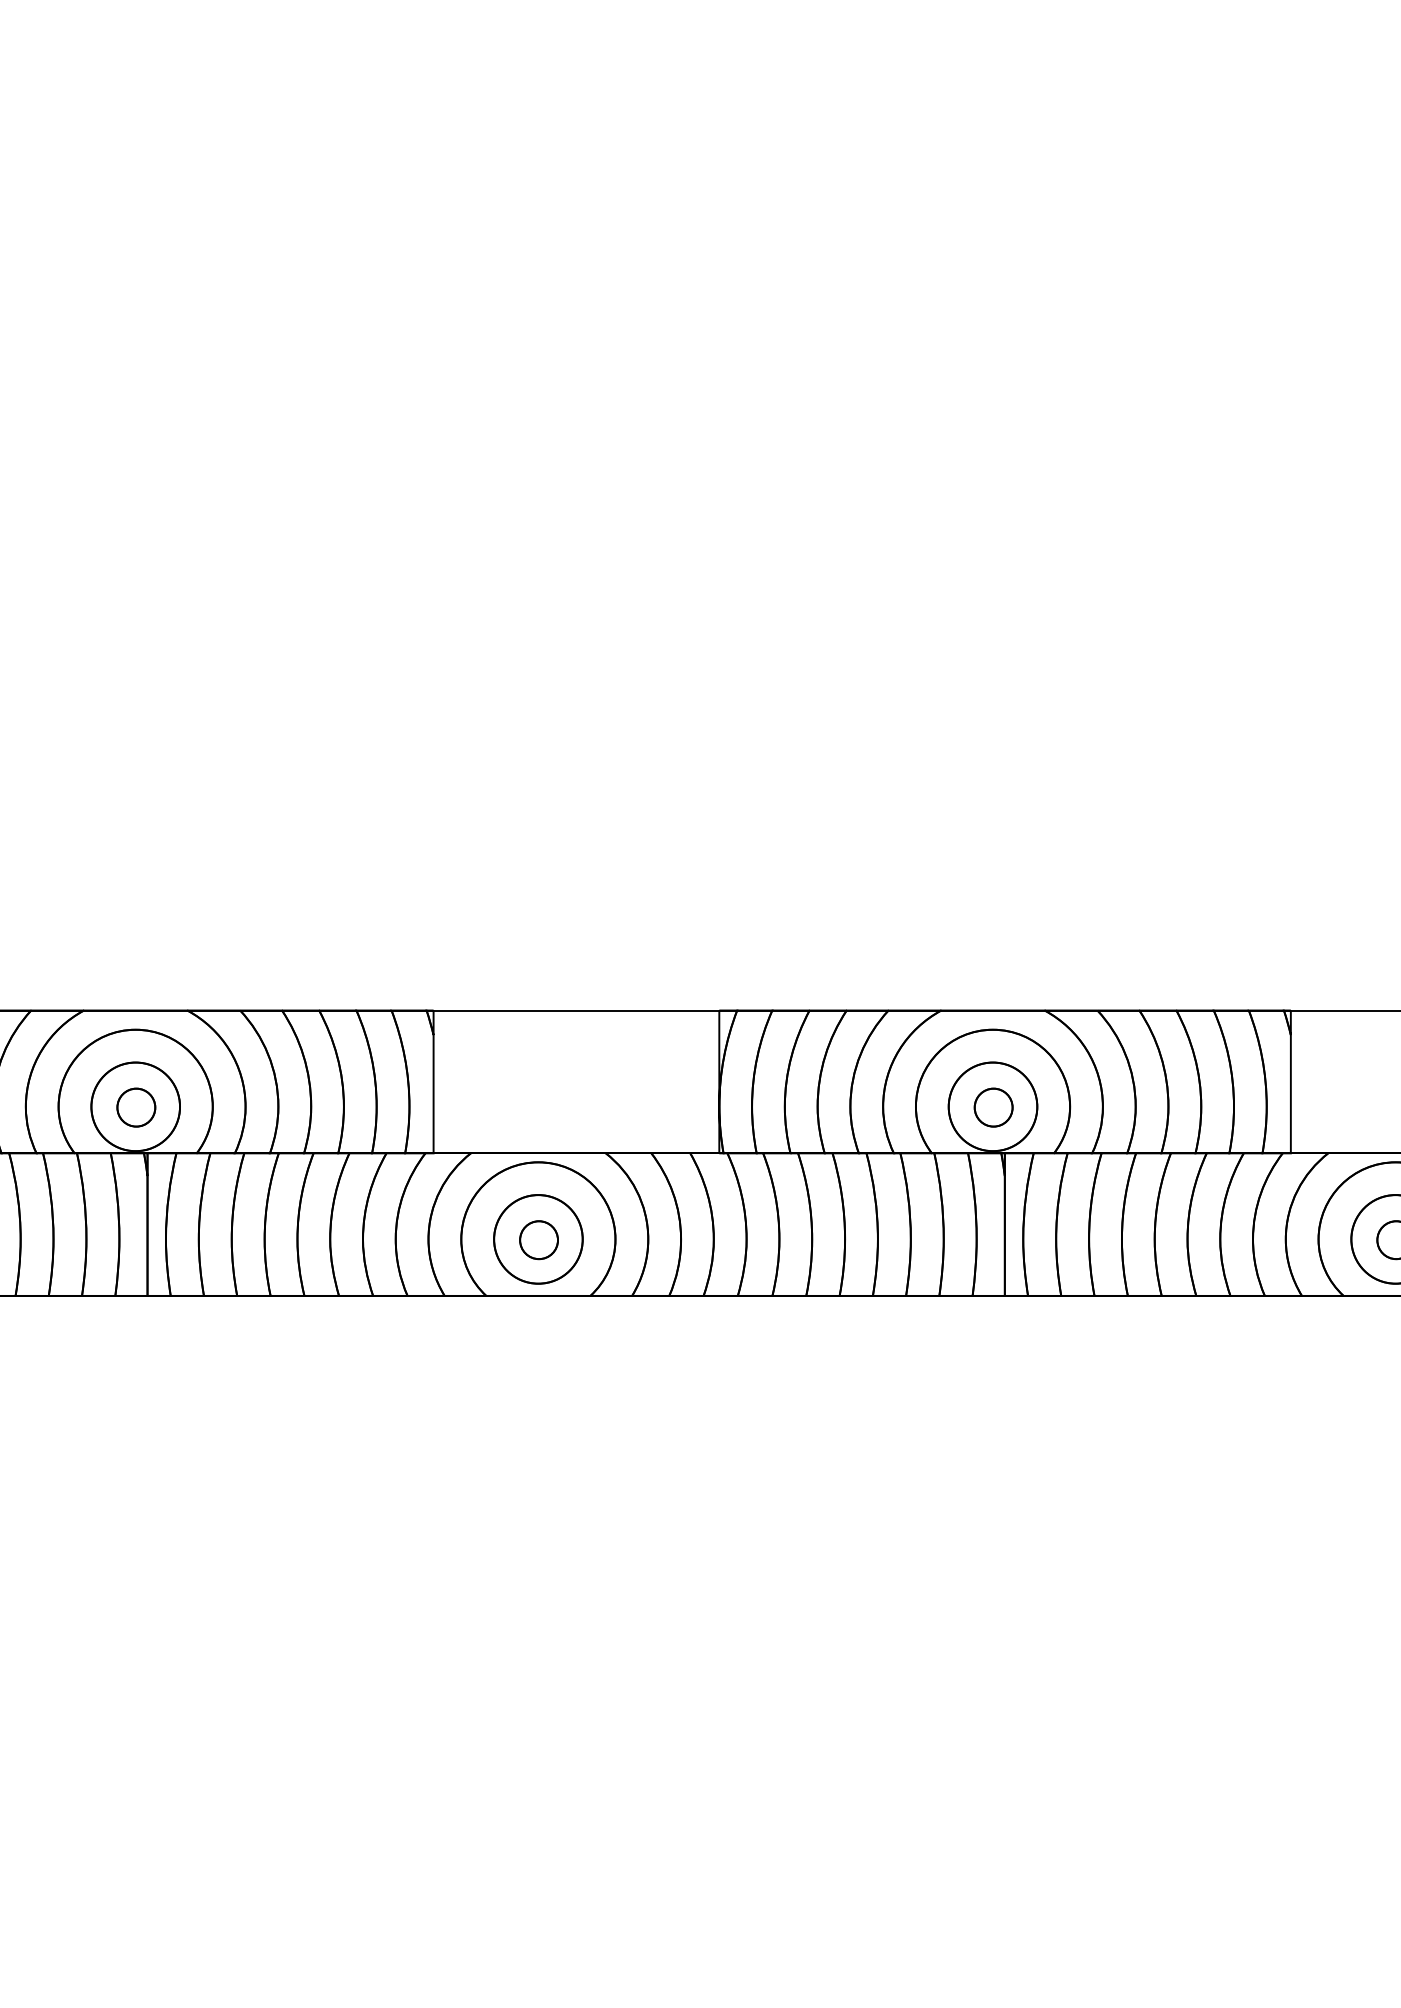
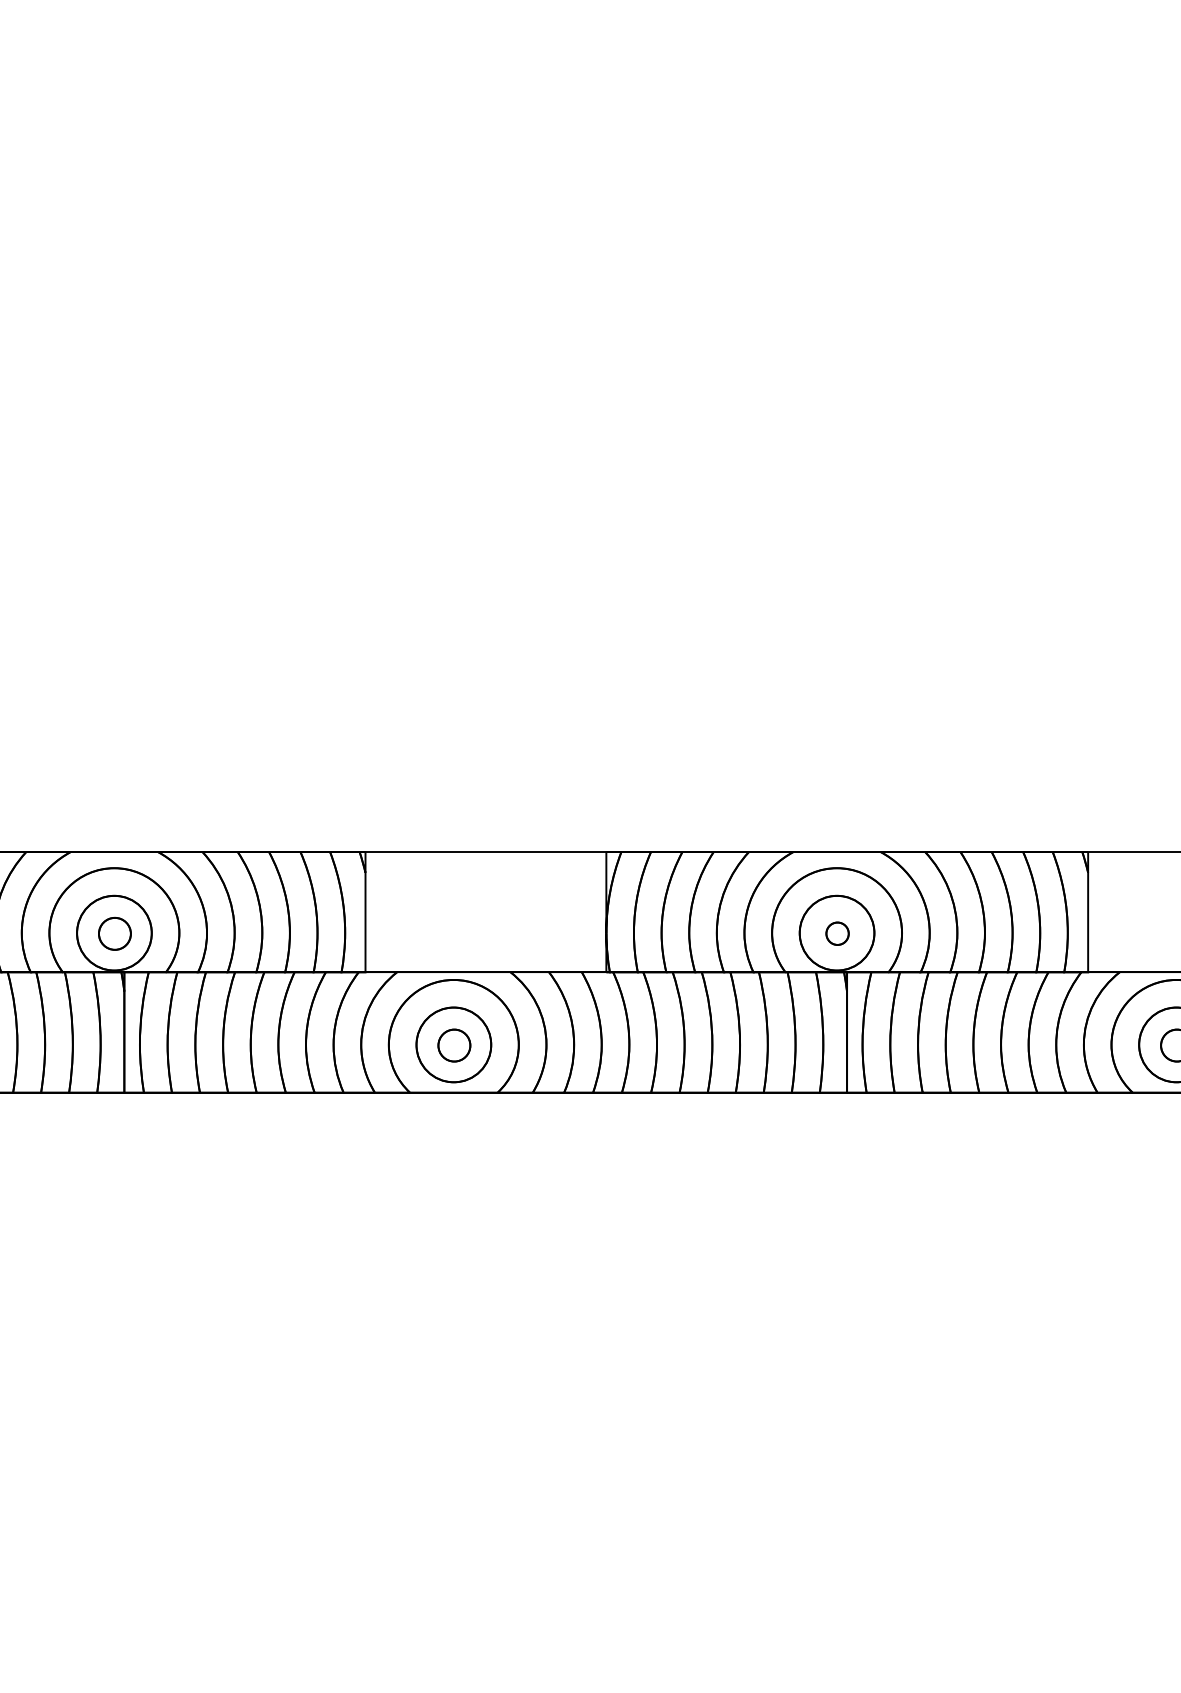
part: (993, 1107) -> (837, 933), size x0.7

